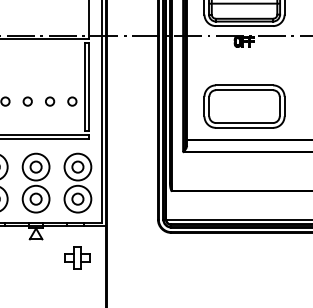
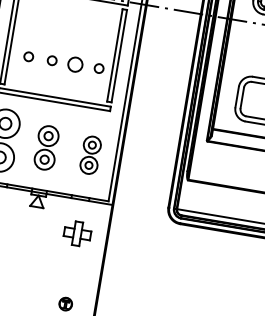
circle: (50, 101) -> (76, 64), size x1.6
part: (35, 182) -> (46, 147), size x0.7
part: (77, 182) -> (90, 154), size x0.6

